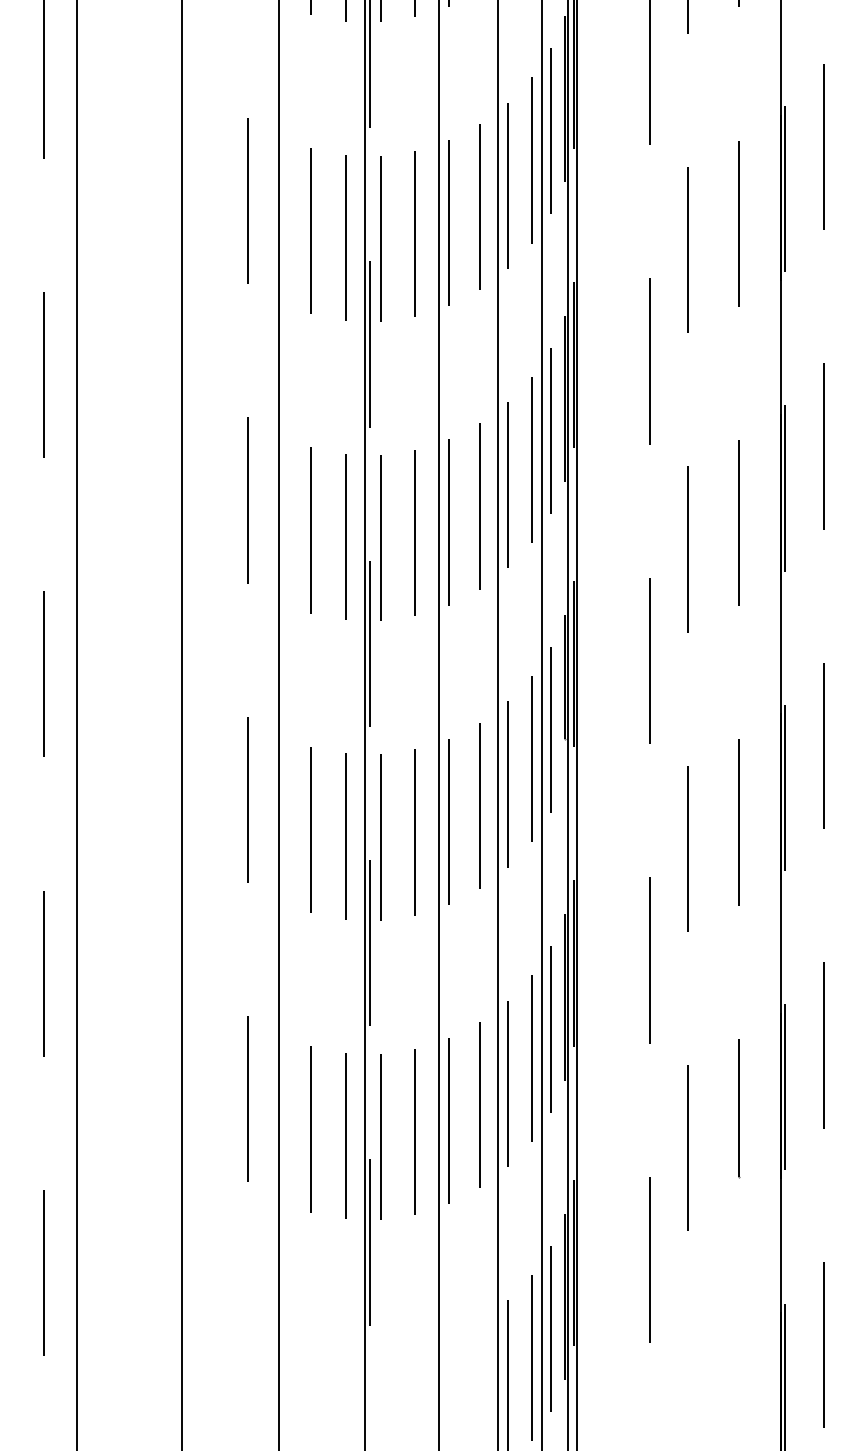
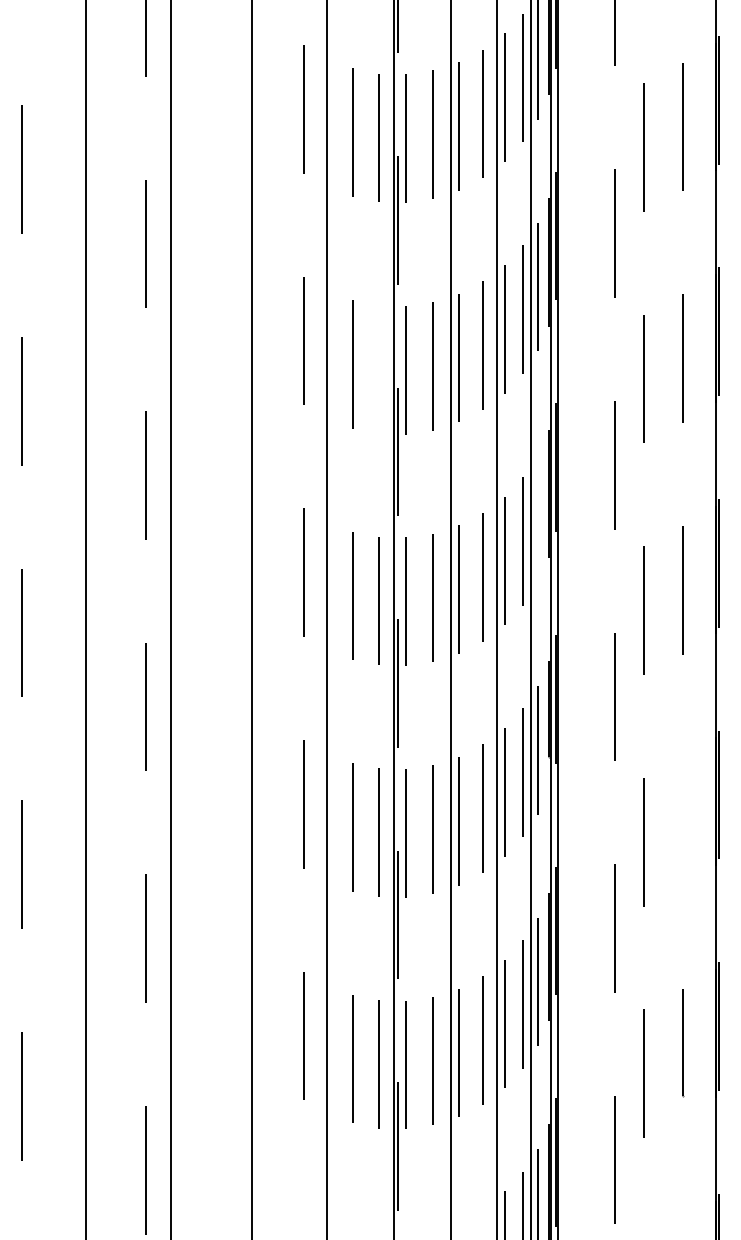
line: (345, 237) -> (379, 369), removed
line: (551, 430) -> (538, 518), removed
line: (738, 822) -> (683, 821), removed

